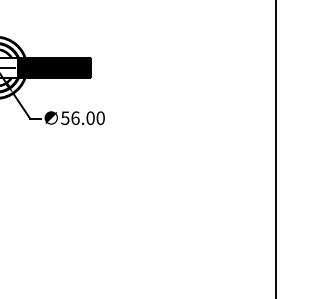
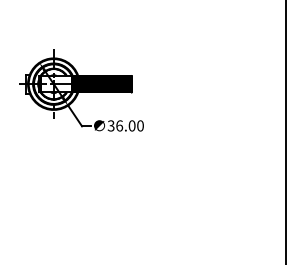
text: (65, 117) -> (111, 125), 56.00 -> 36.00

